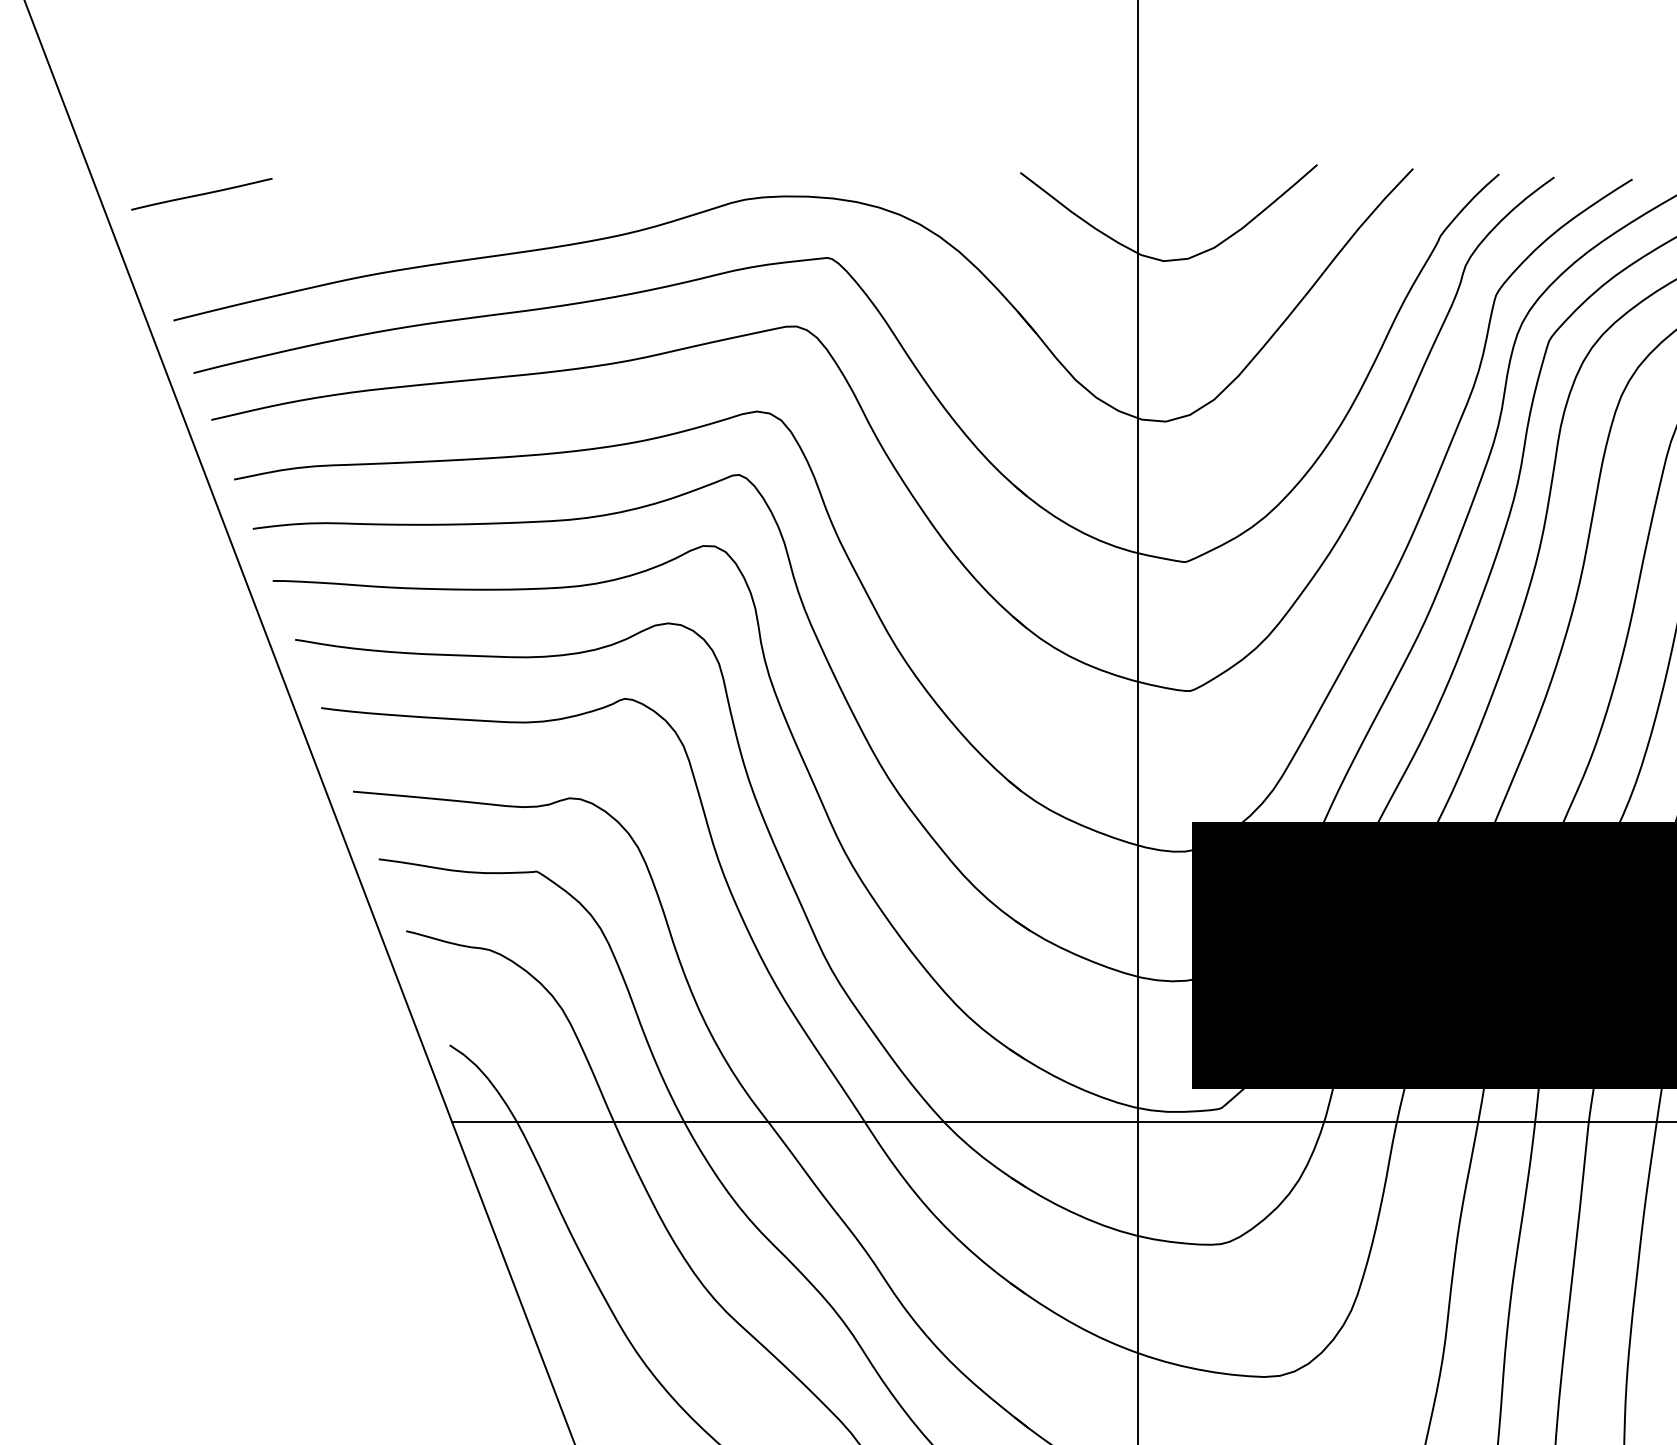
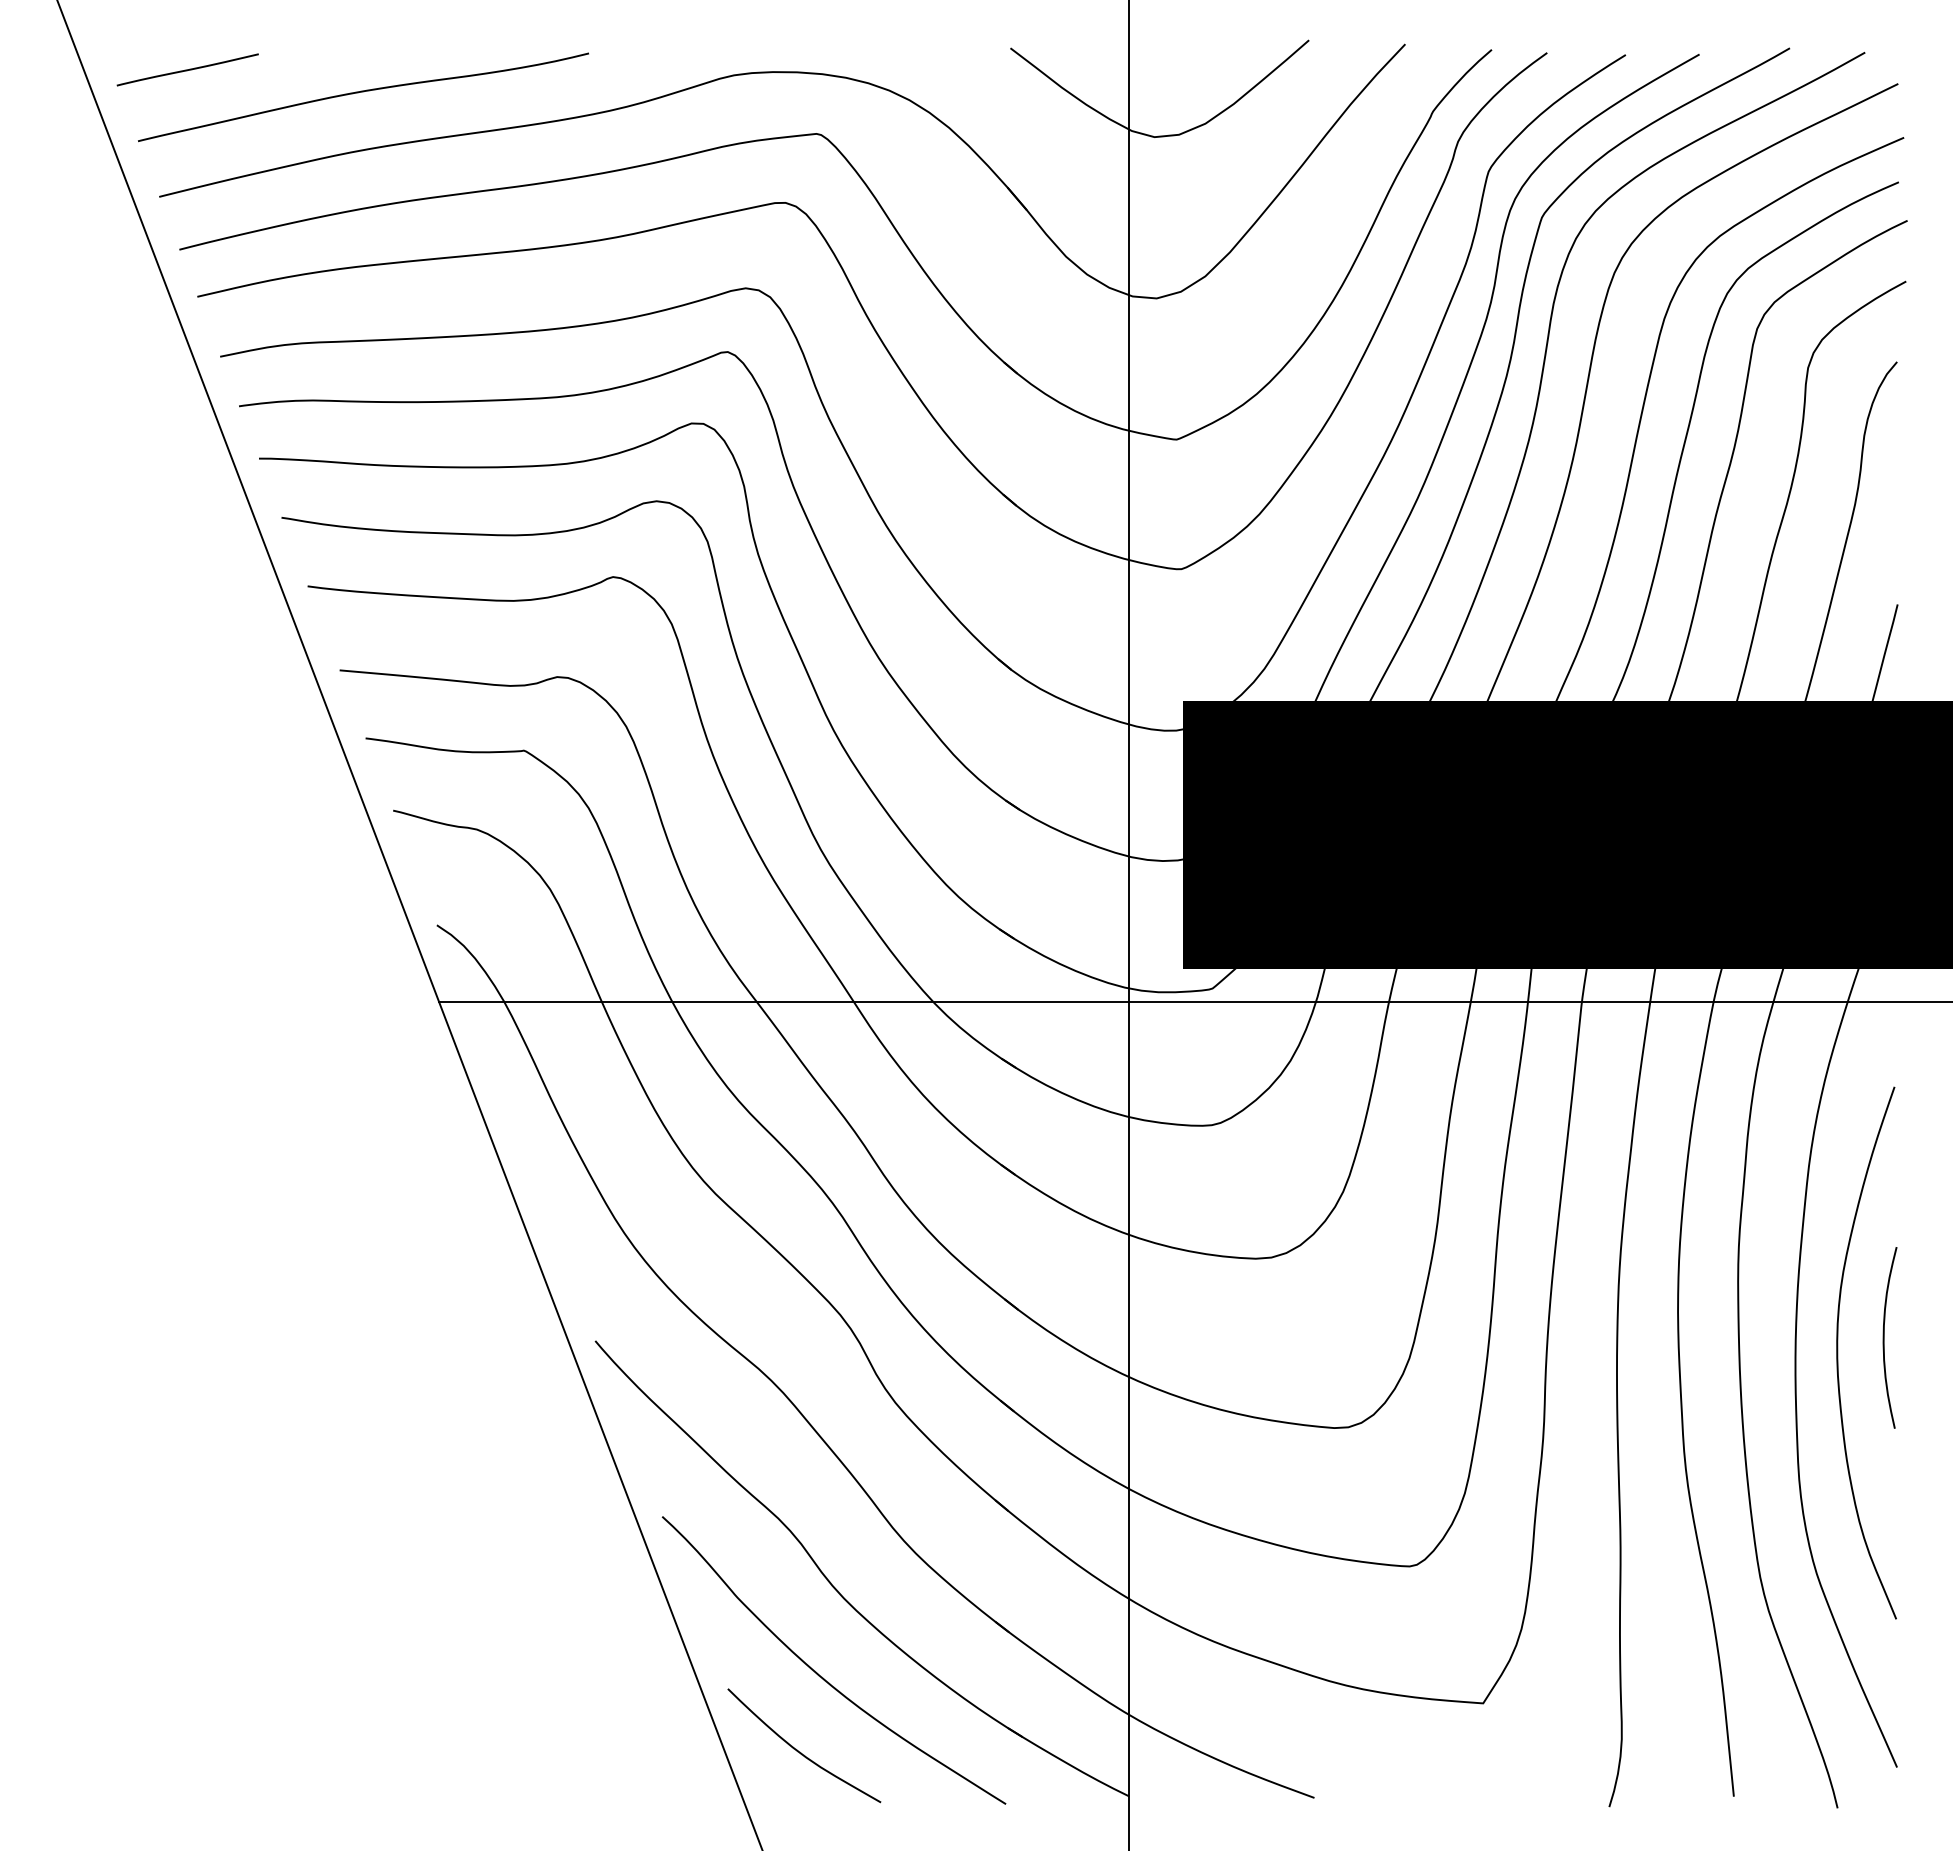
curve: (376, 216) -> (363, 92), added

